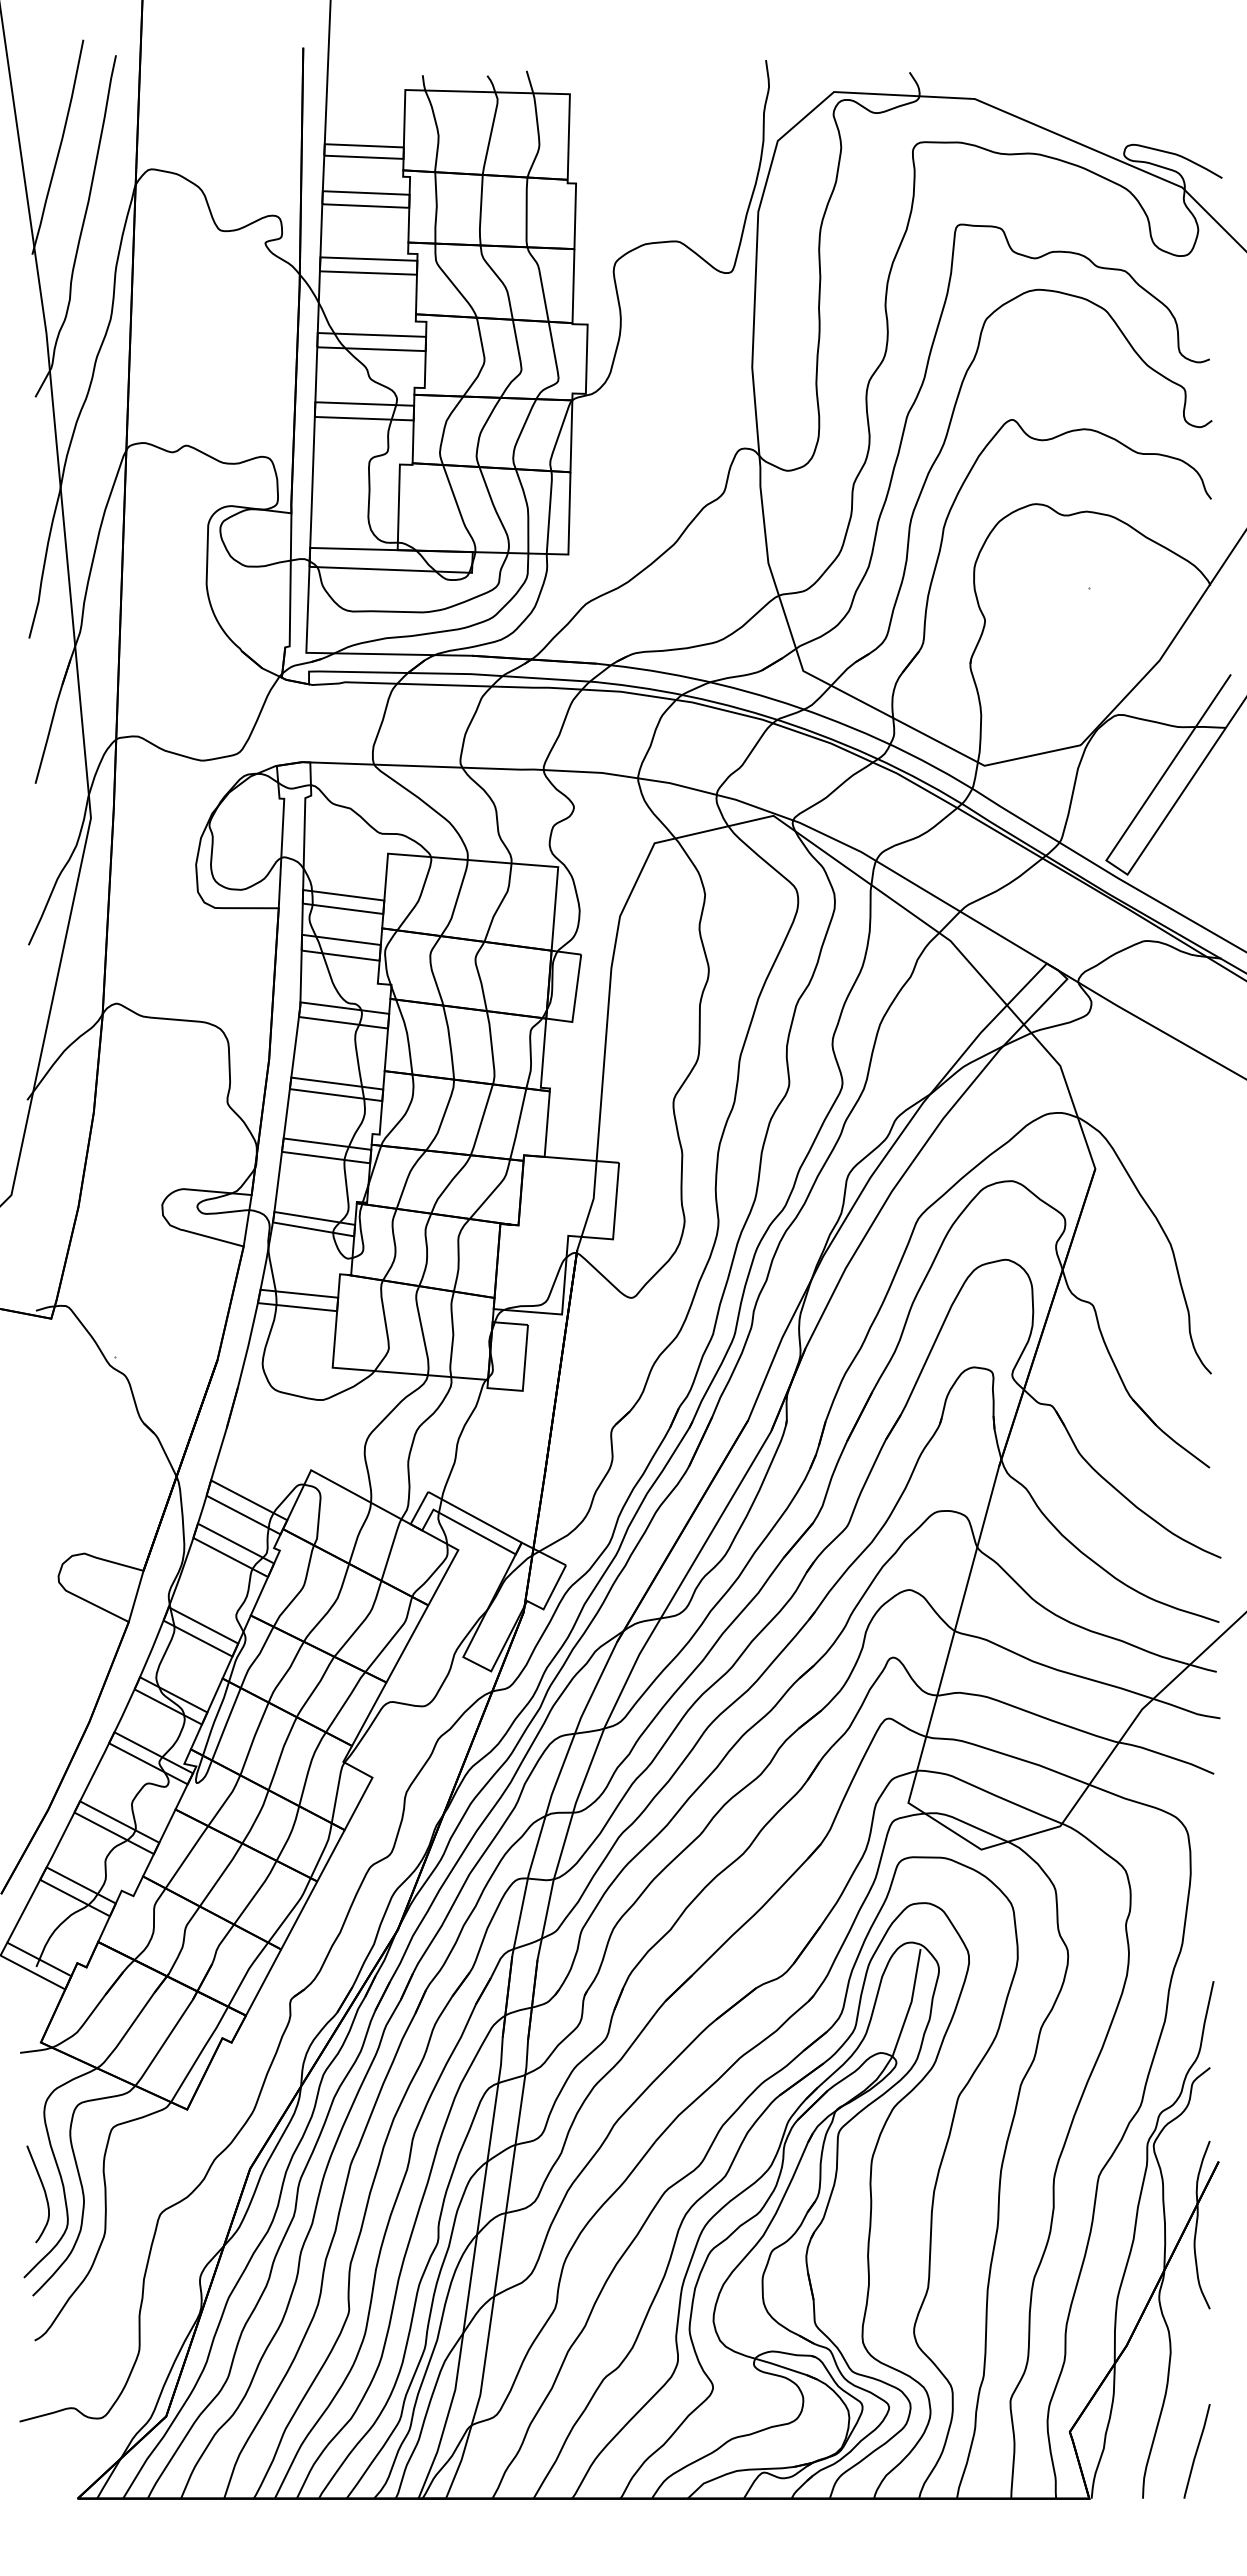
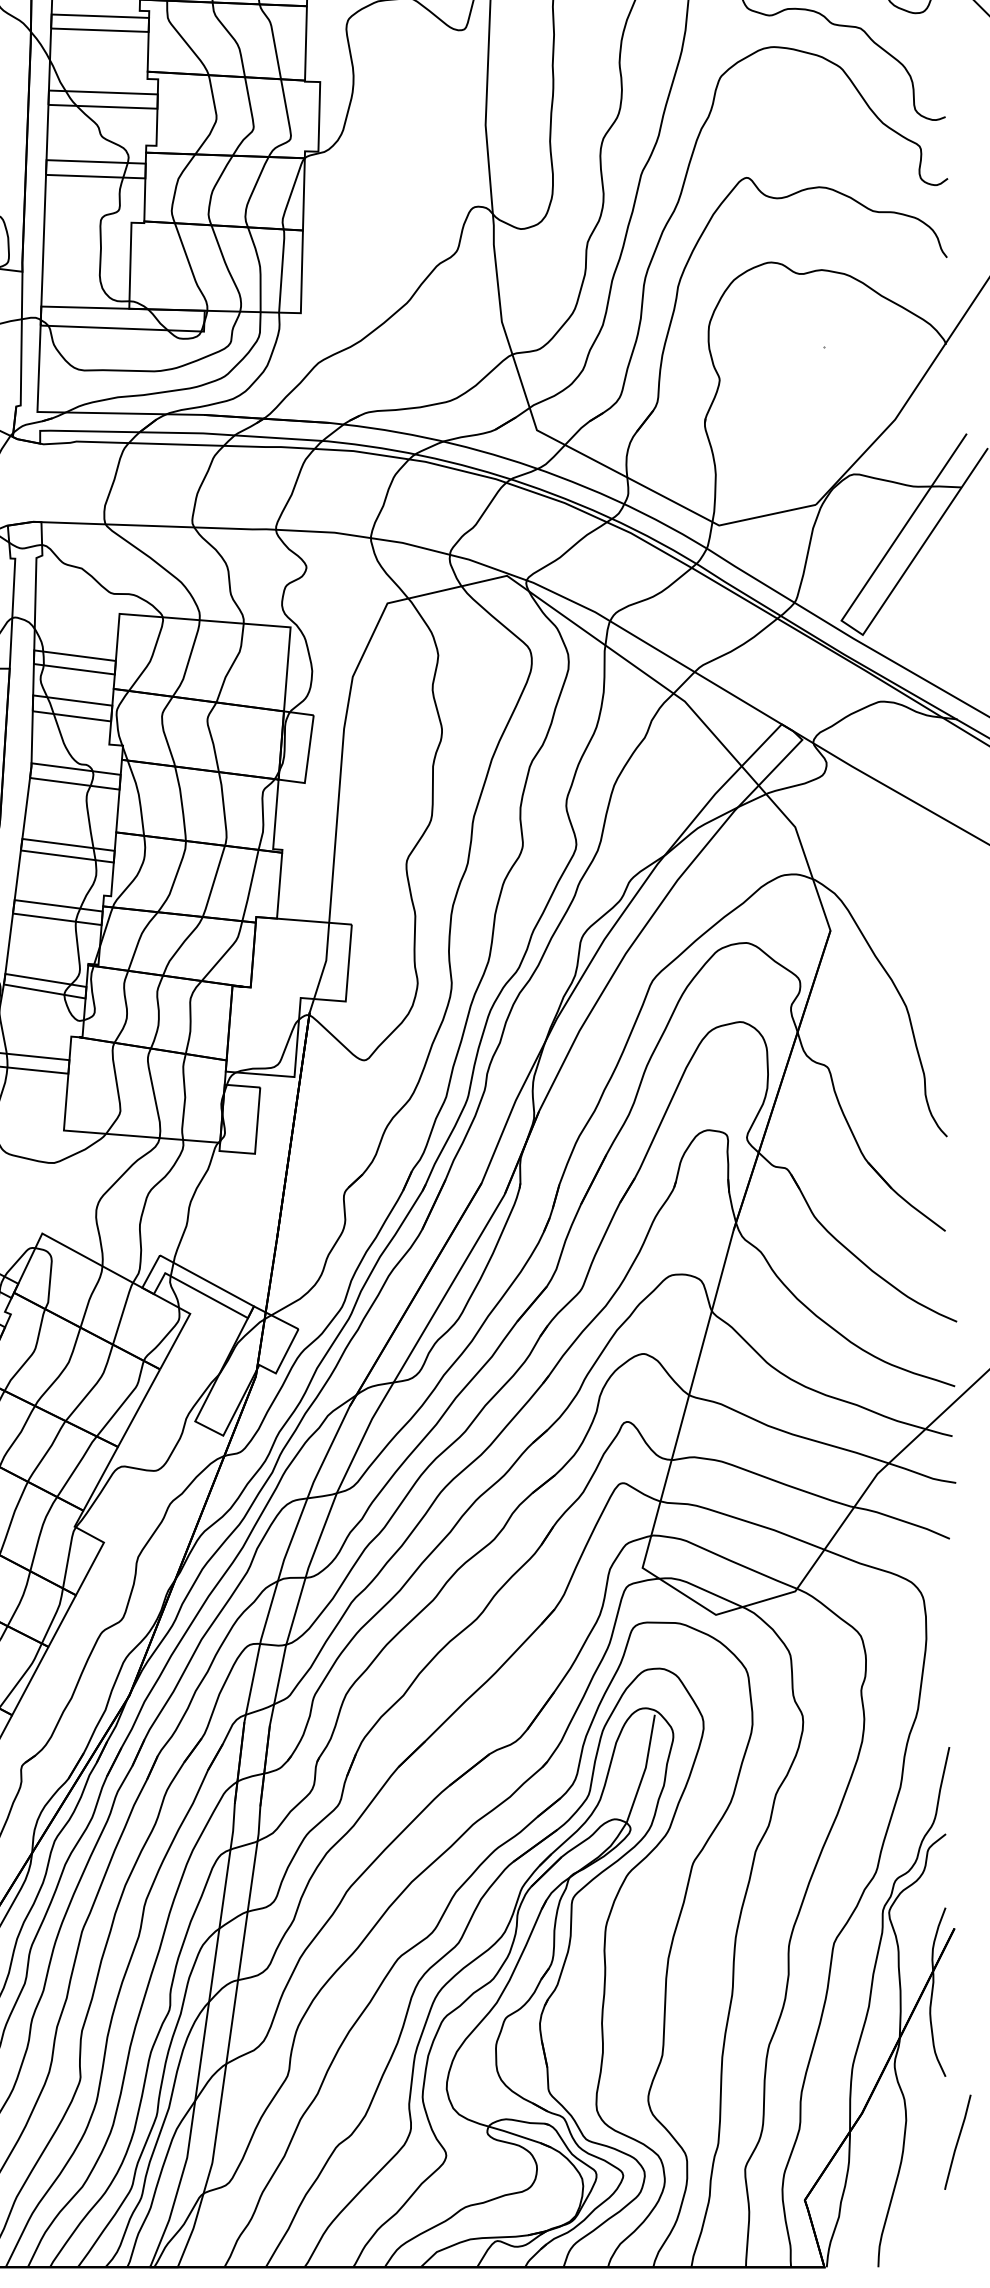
line: (1196, 2451) -> (957, 2142), moved

